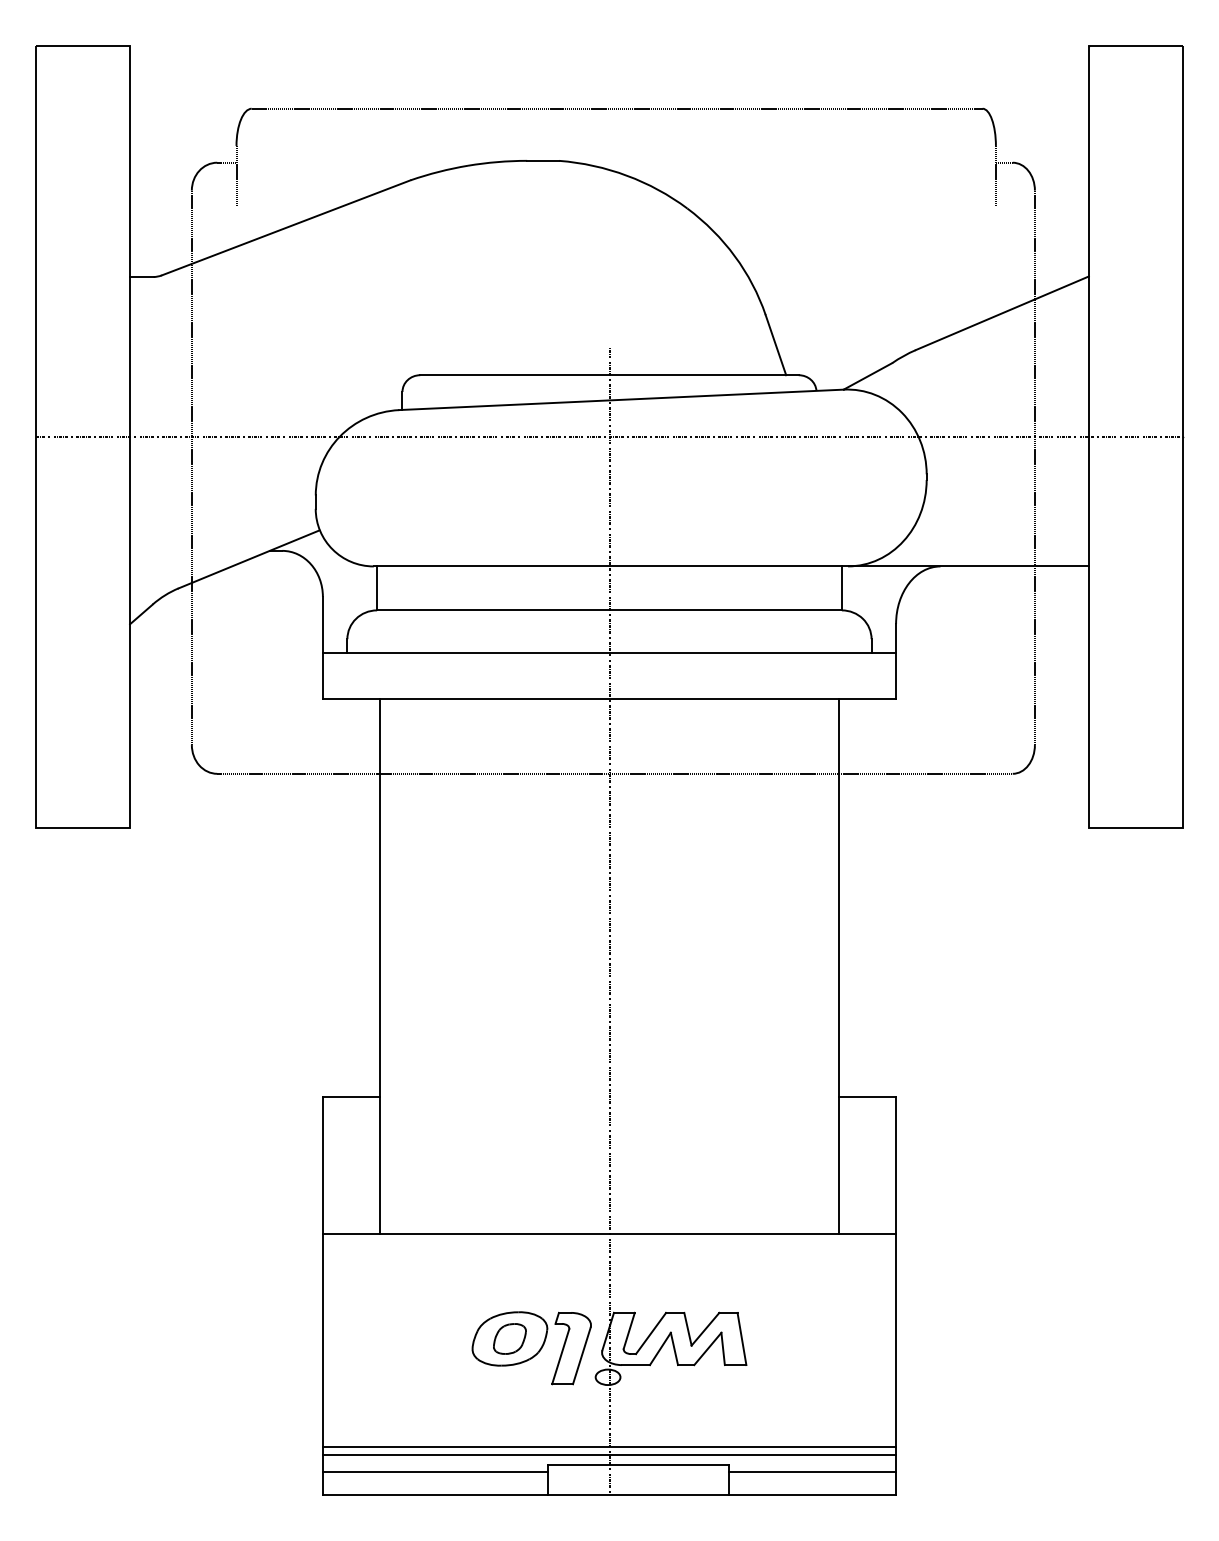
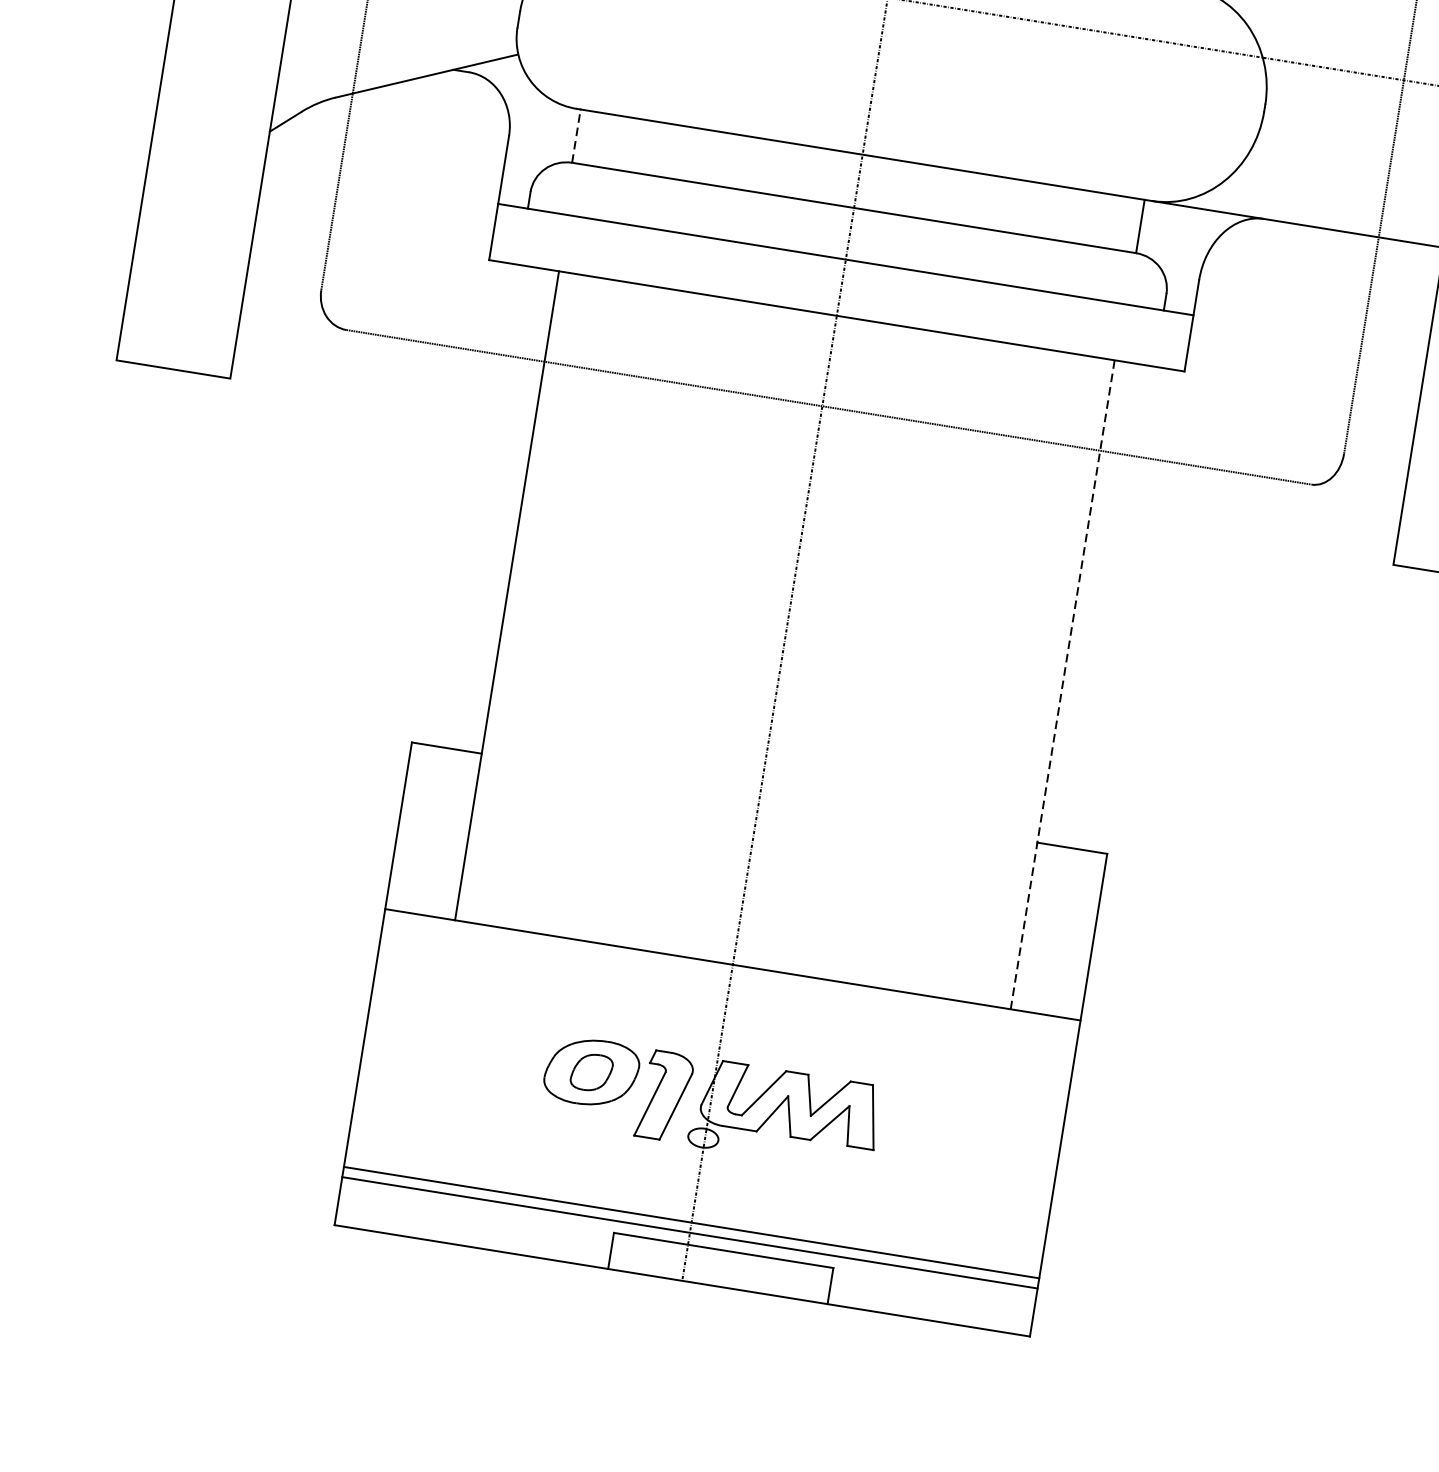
line: (377, 588) -> (576, 136), solid -> dashed
line: (838, 967) -> (1062, 685), solid -> dashed
line: (435, 1471) -> (475, 1218), removed
line: (812, 1471) -> (933, 1292), removed

